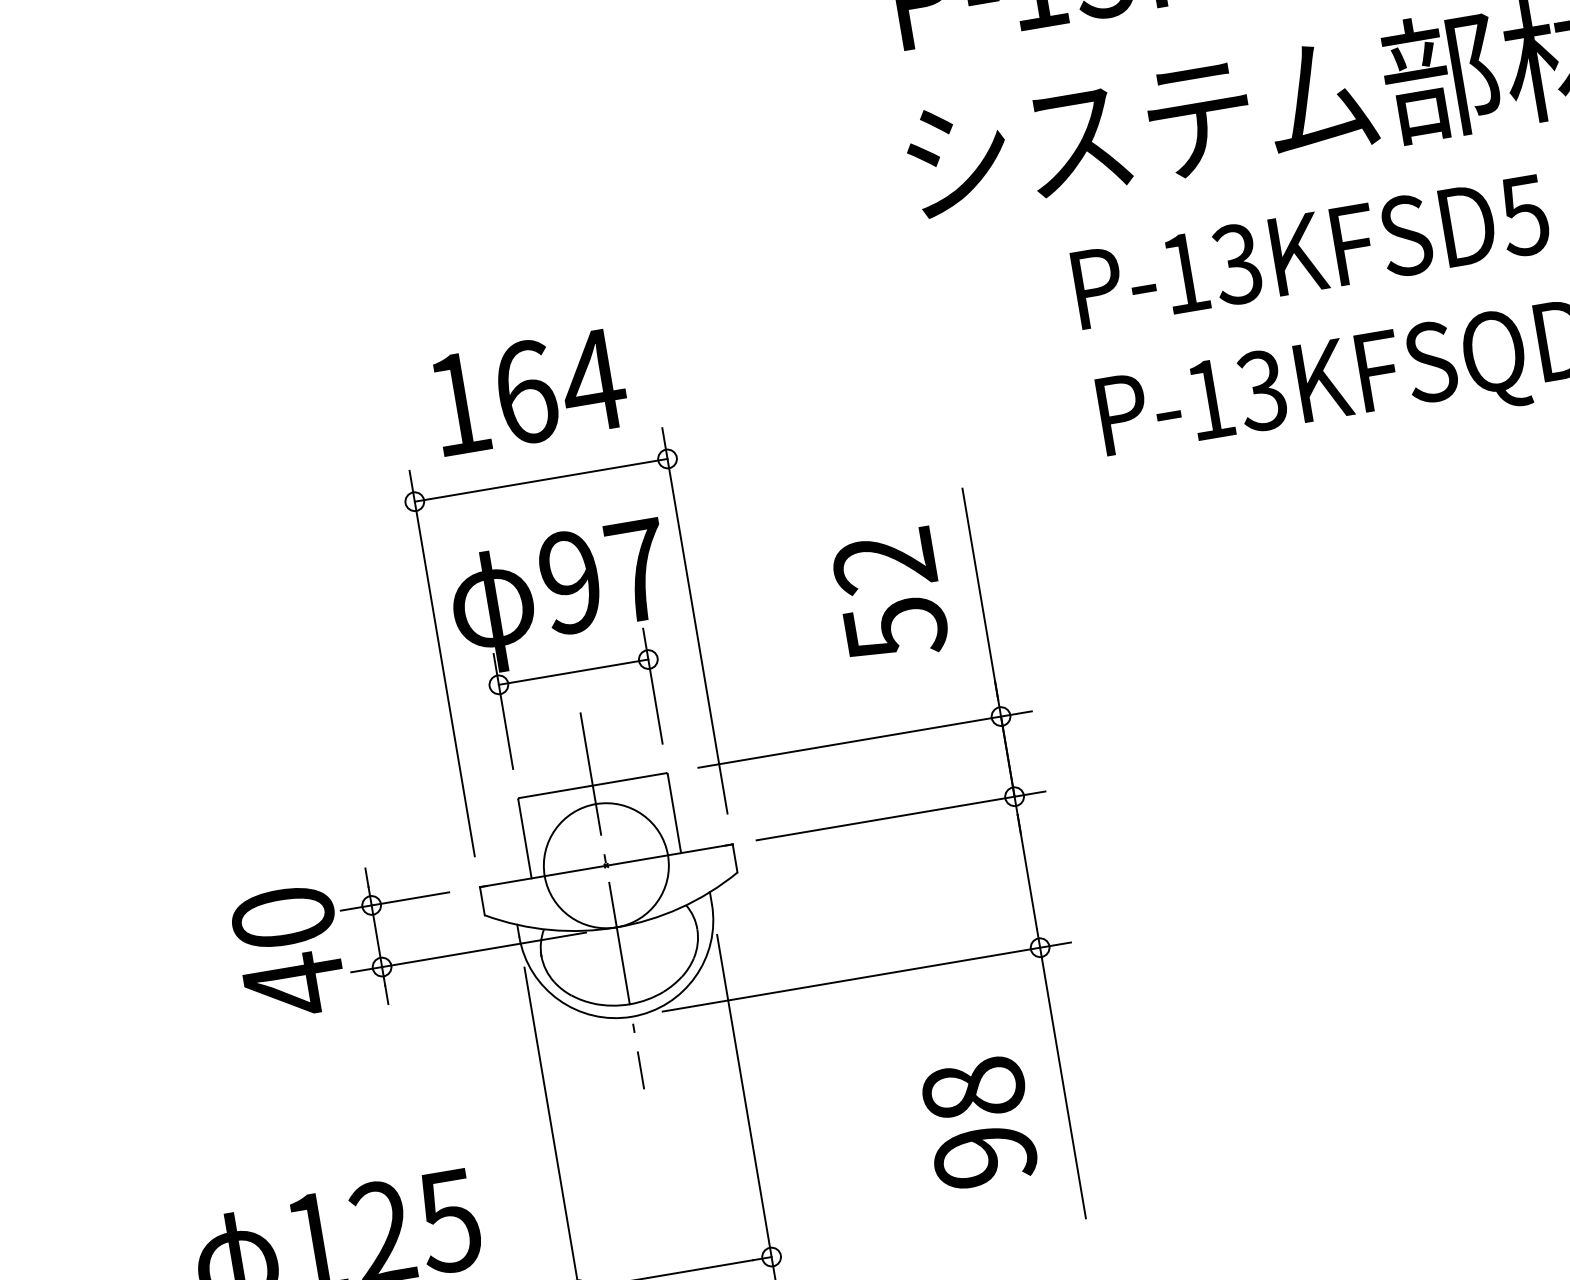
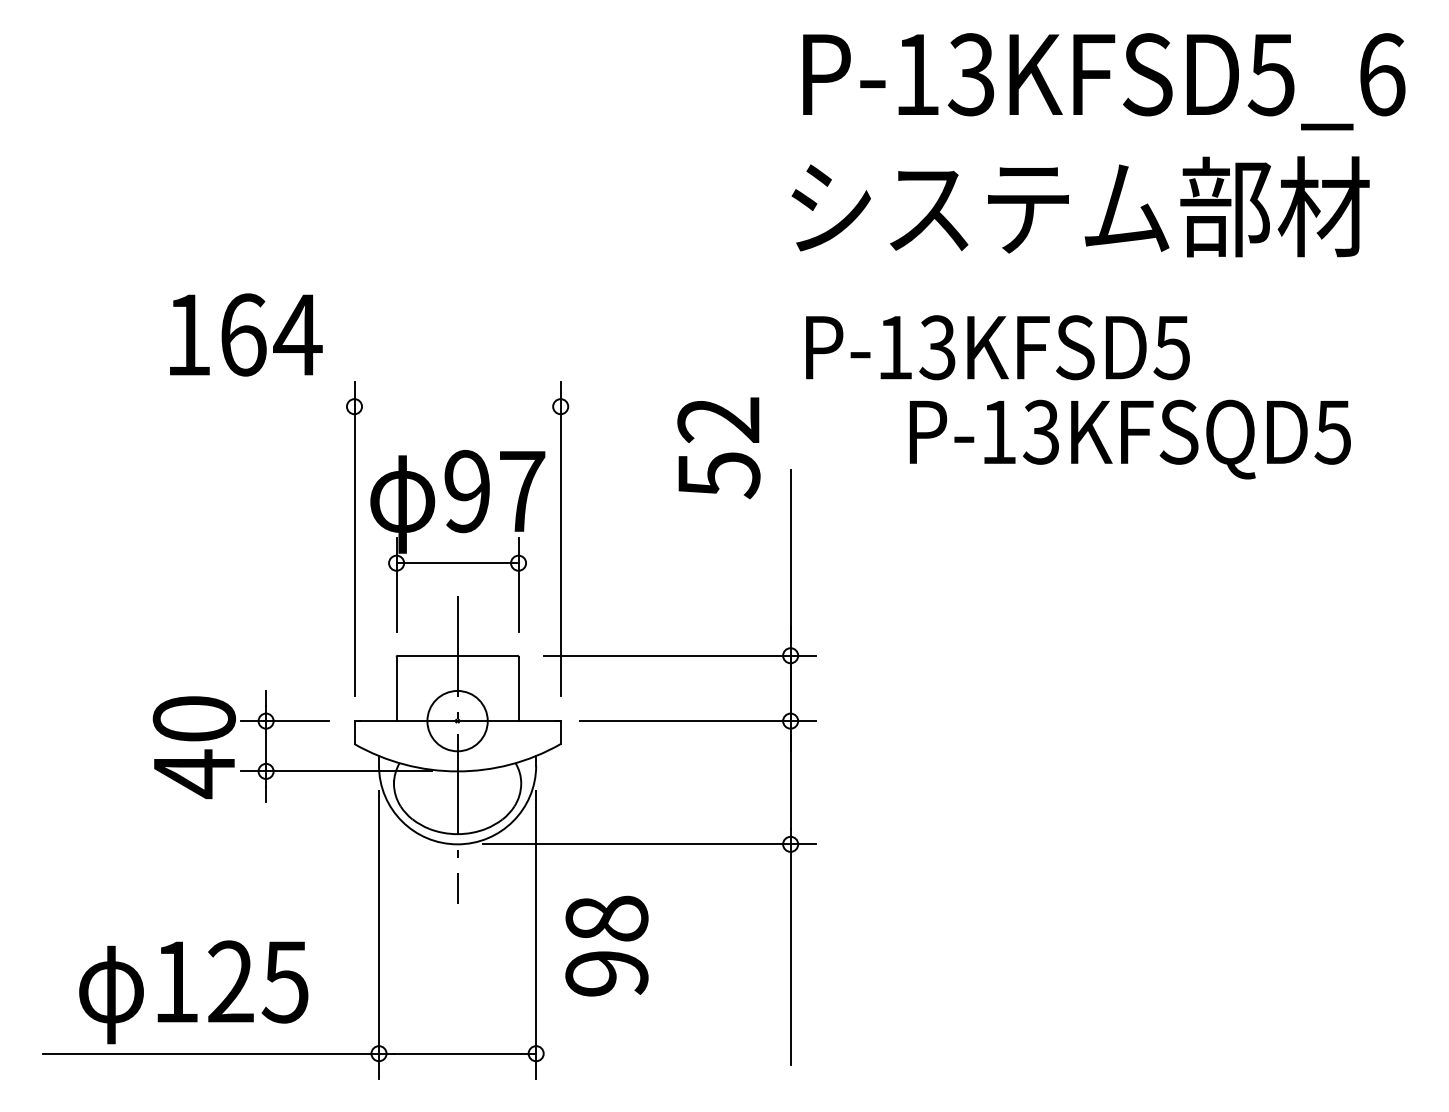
text: (1310, 251) -> (997, 347), moved
text: (529, 391) -> (246, 334), moved
line: (541, 480) -> (457, 406), removed
text: (889, 596) -> (718, 448), moved
circle: (606, 864) -> (457, 720), size x0.6
text: (978, 1122) -> (606, 945), moved

